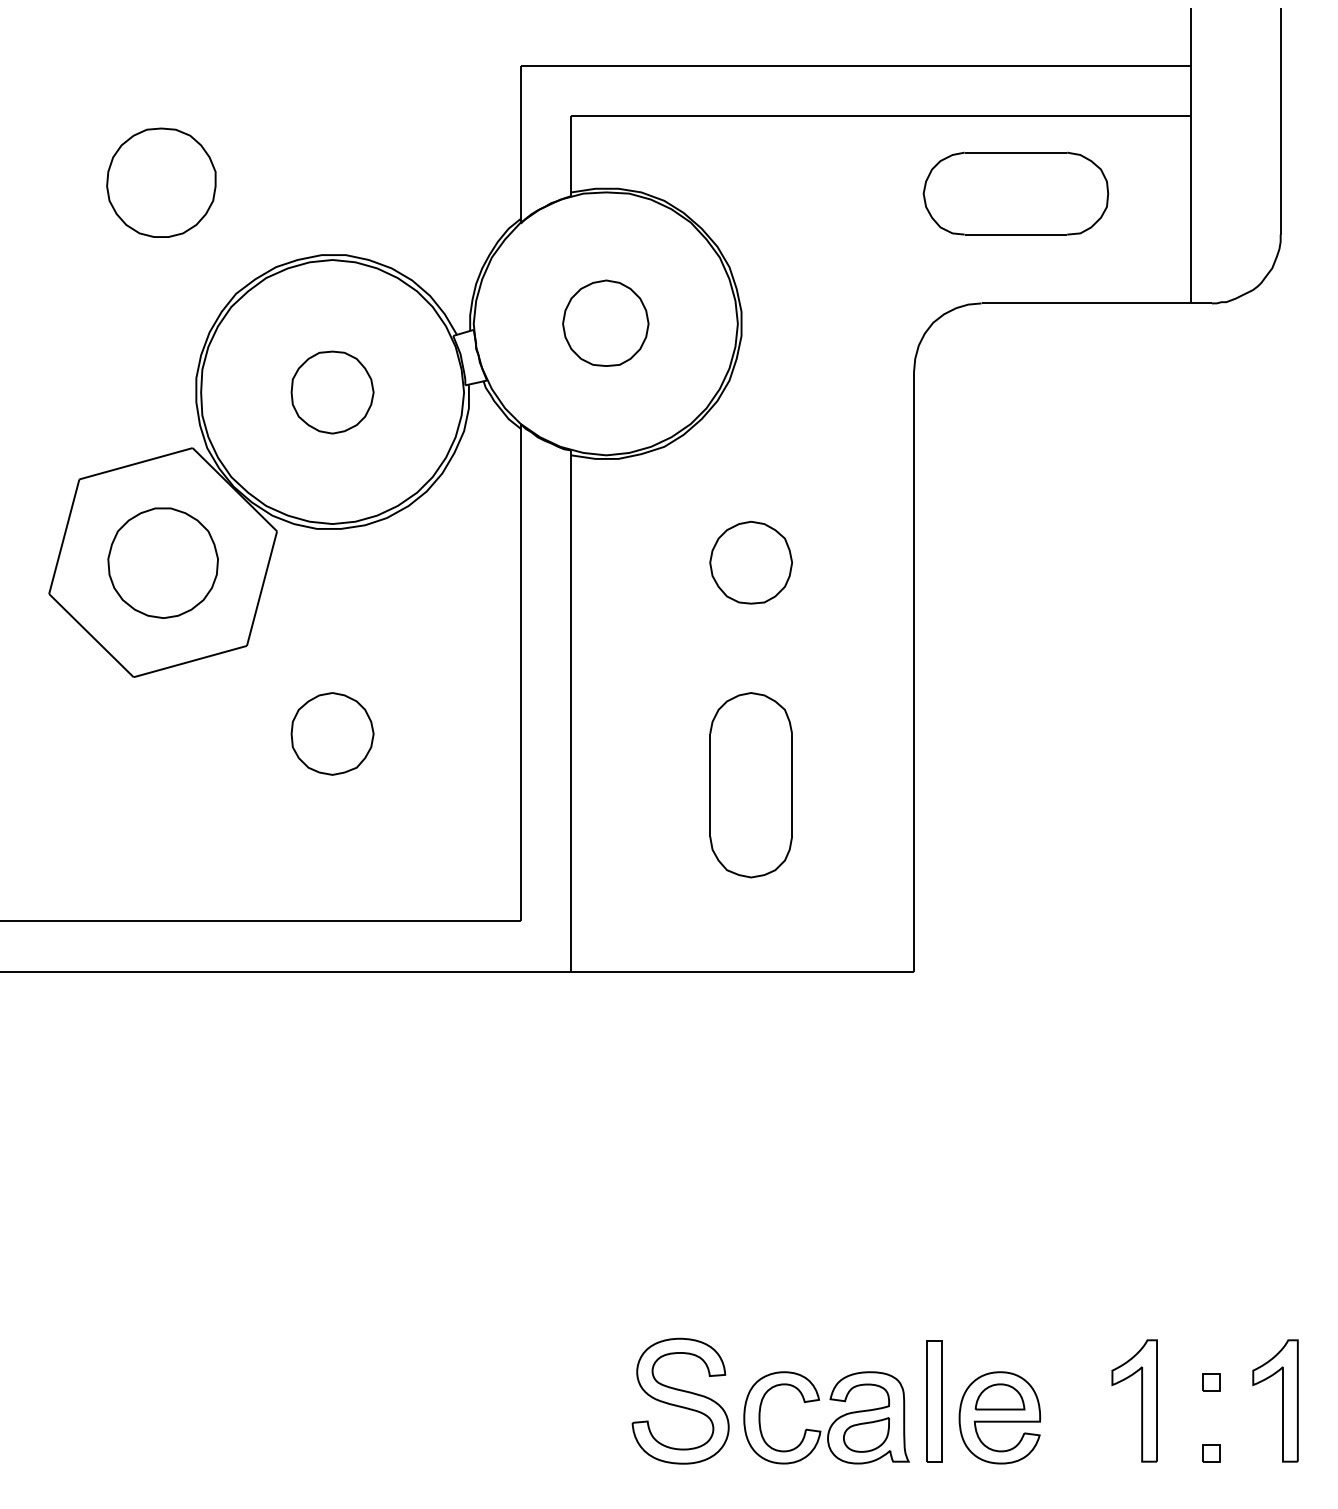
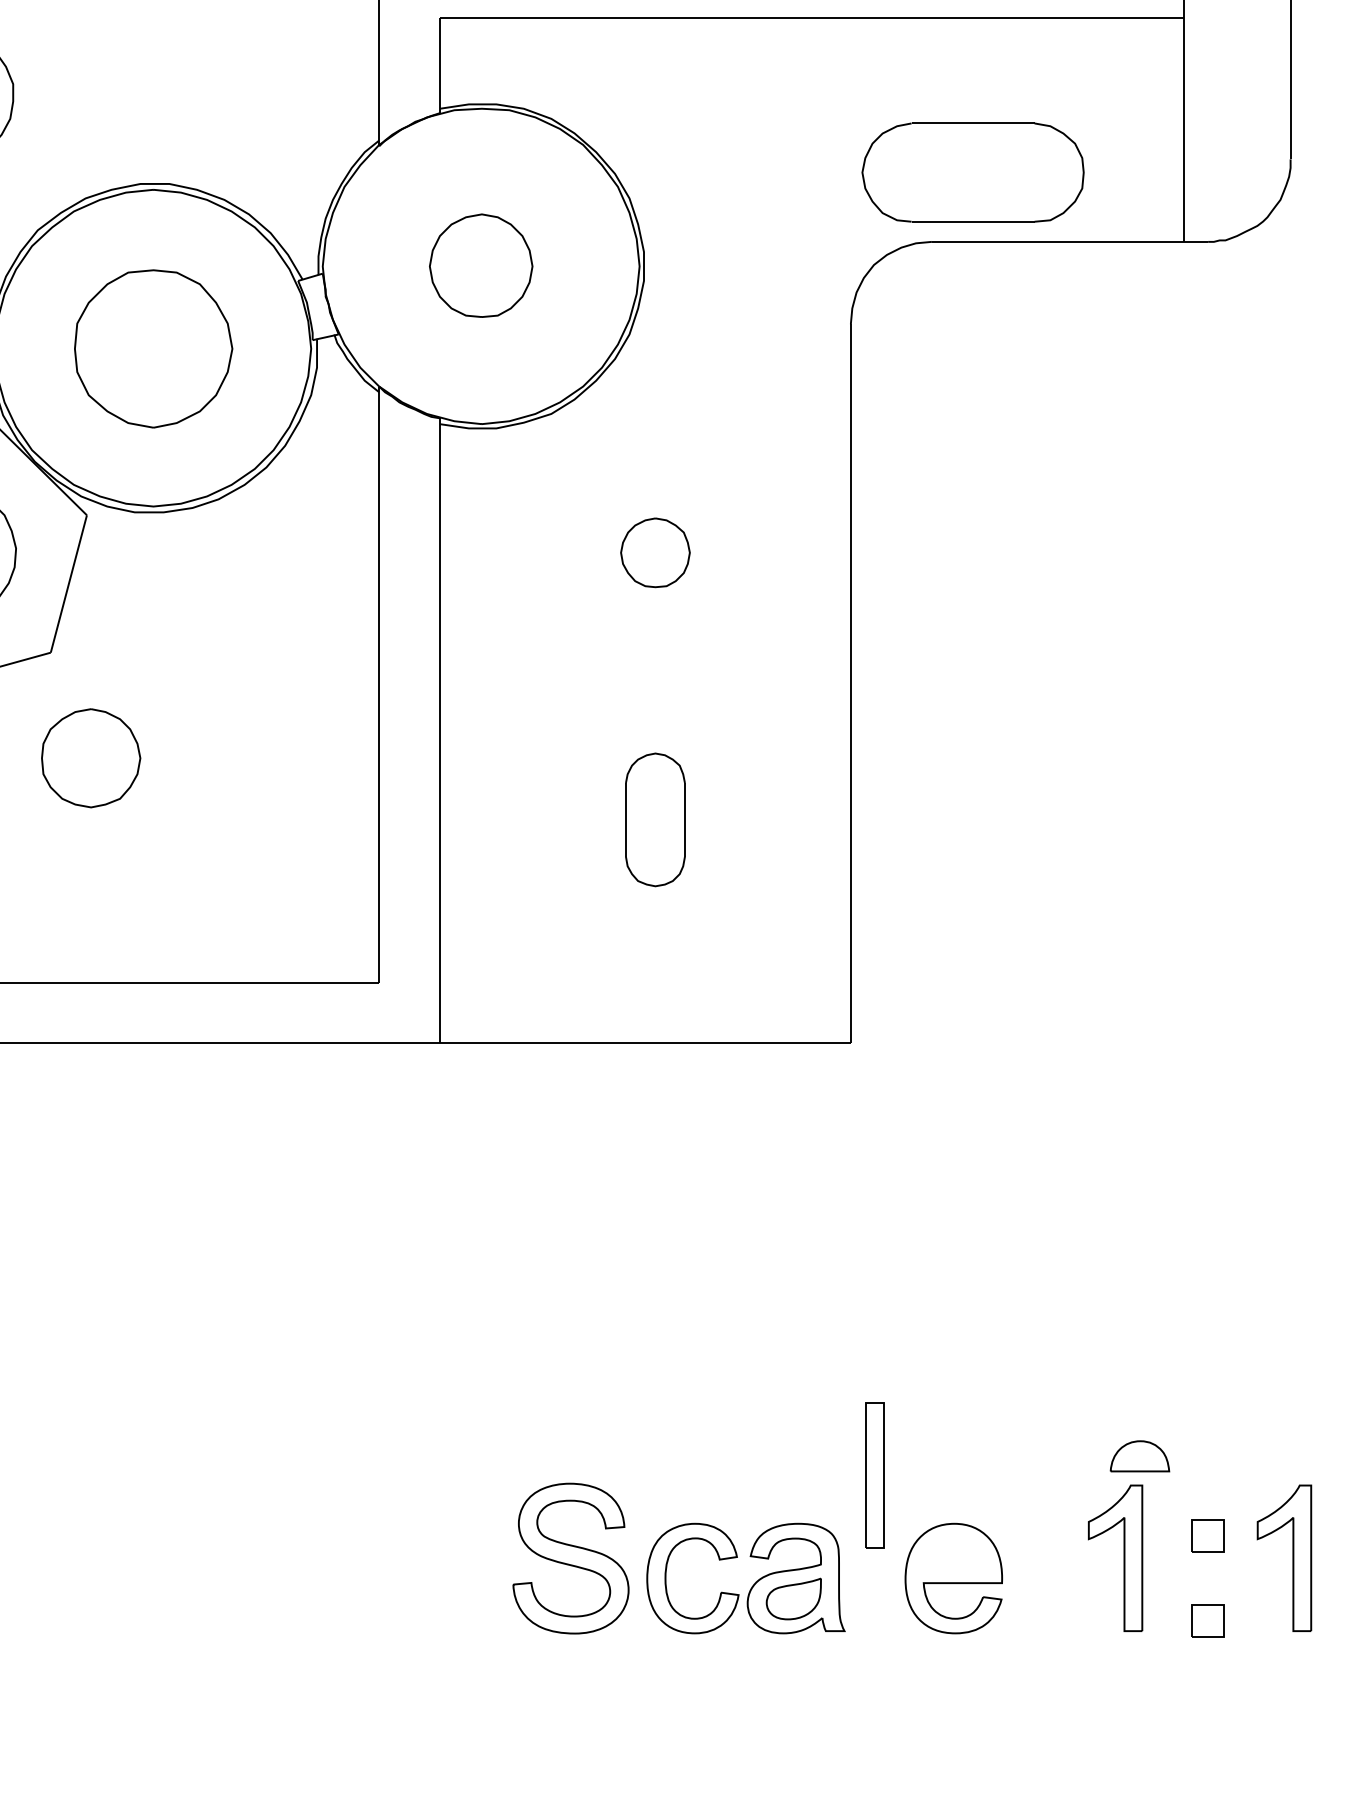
part: (1015, 193) -> (972, 172), moved
part: (332, 392) -> (153, 348), size x1.6
part: (750, 562) -> (654, 552), size x0.7
part: (332, 733) -> (91, 757), moved
part: (750, 785) -> (654, 820), size x0.6
part: (1211, 1382) -> (1207, 1536), size x1.6
part: (999, 1396) -> (1139, 1455), moved
part: (934, 1401) -> (875, 1476), moved
part: (1211, 1453) -> (1207, 1621), size x1.6

